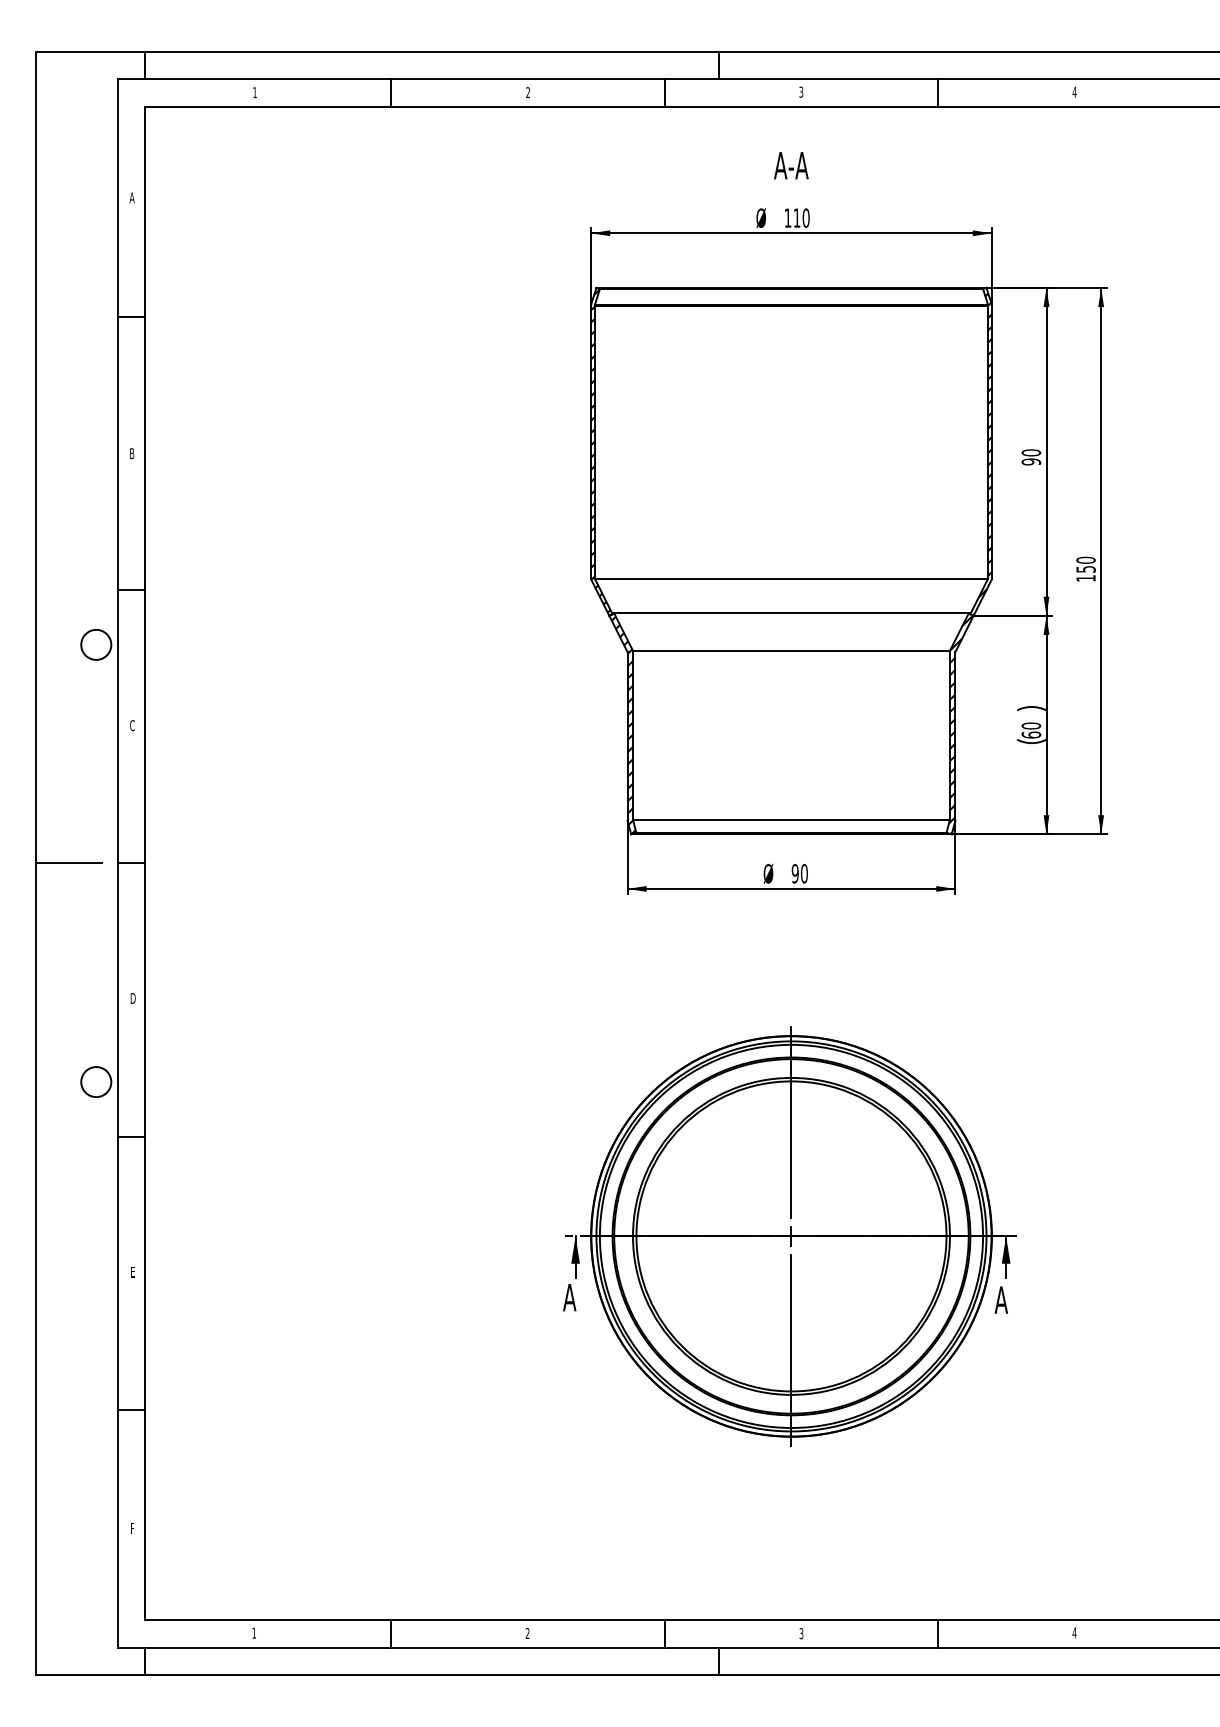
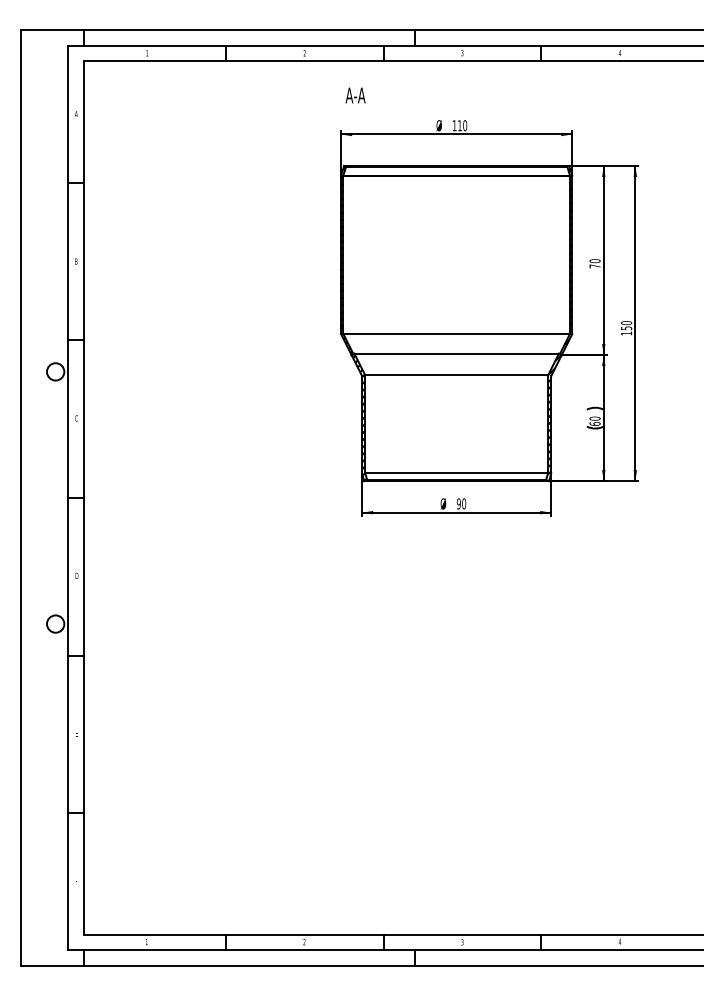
text: (791, 165) -> (355, 95), moved
text: (1030, 462) -> (594, 266), 90 -> 70
line: (68, 862) -> (39, 497), removed
part: (789, 1235) -> (455, 712), removed

